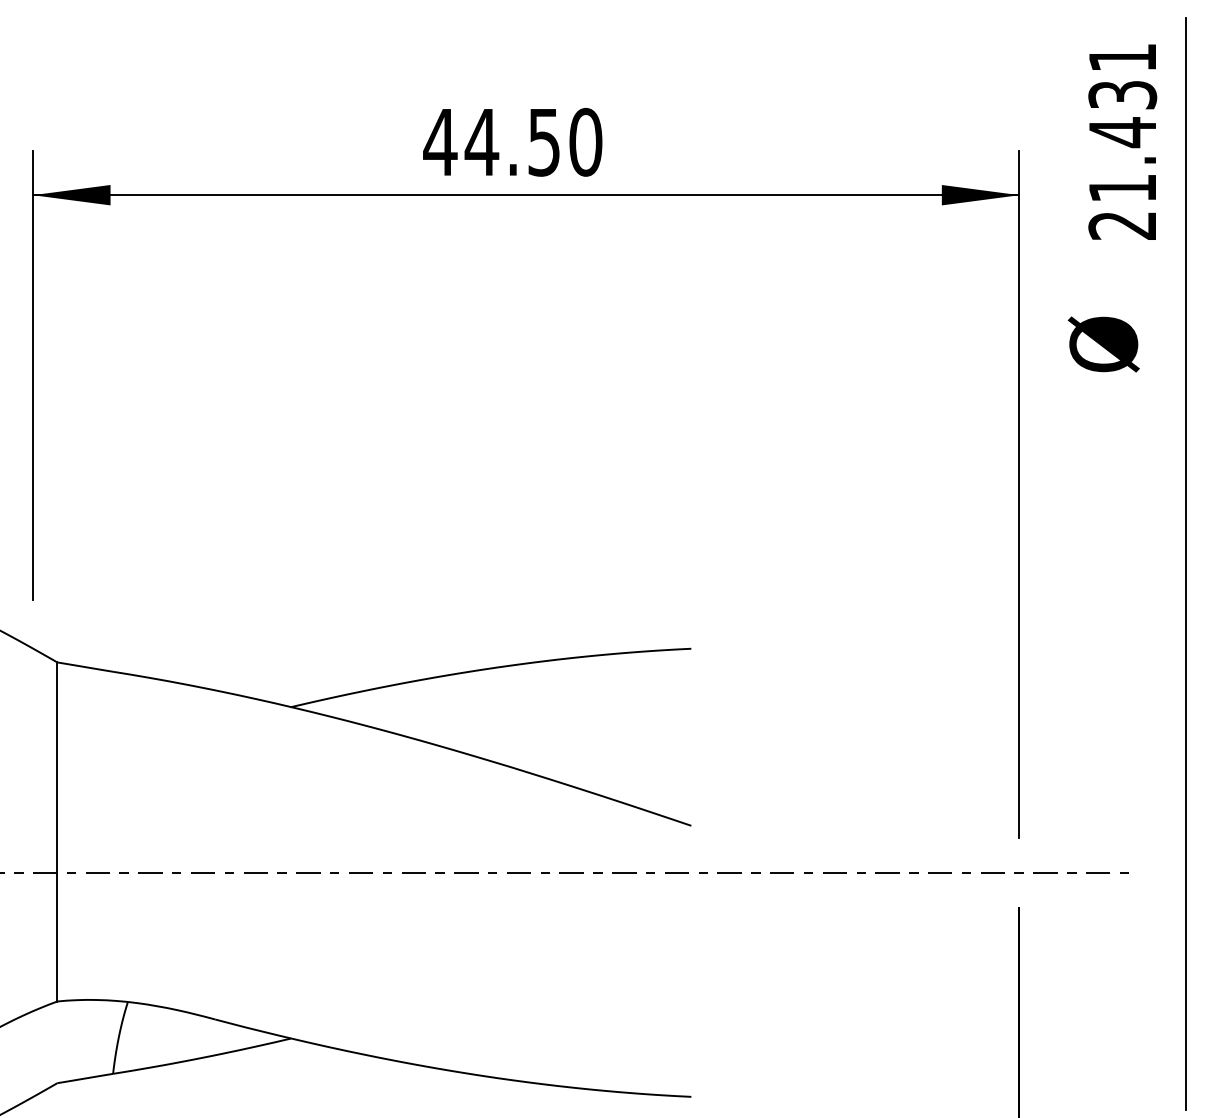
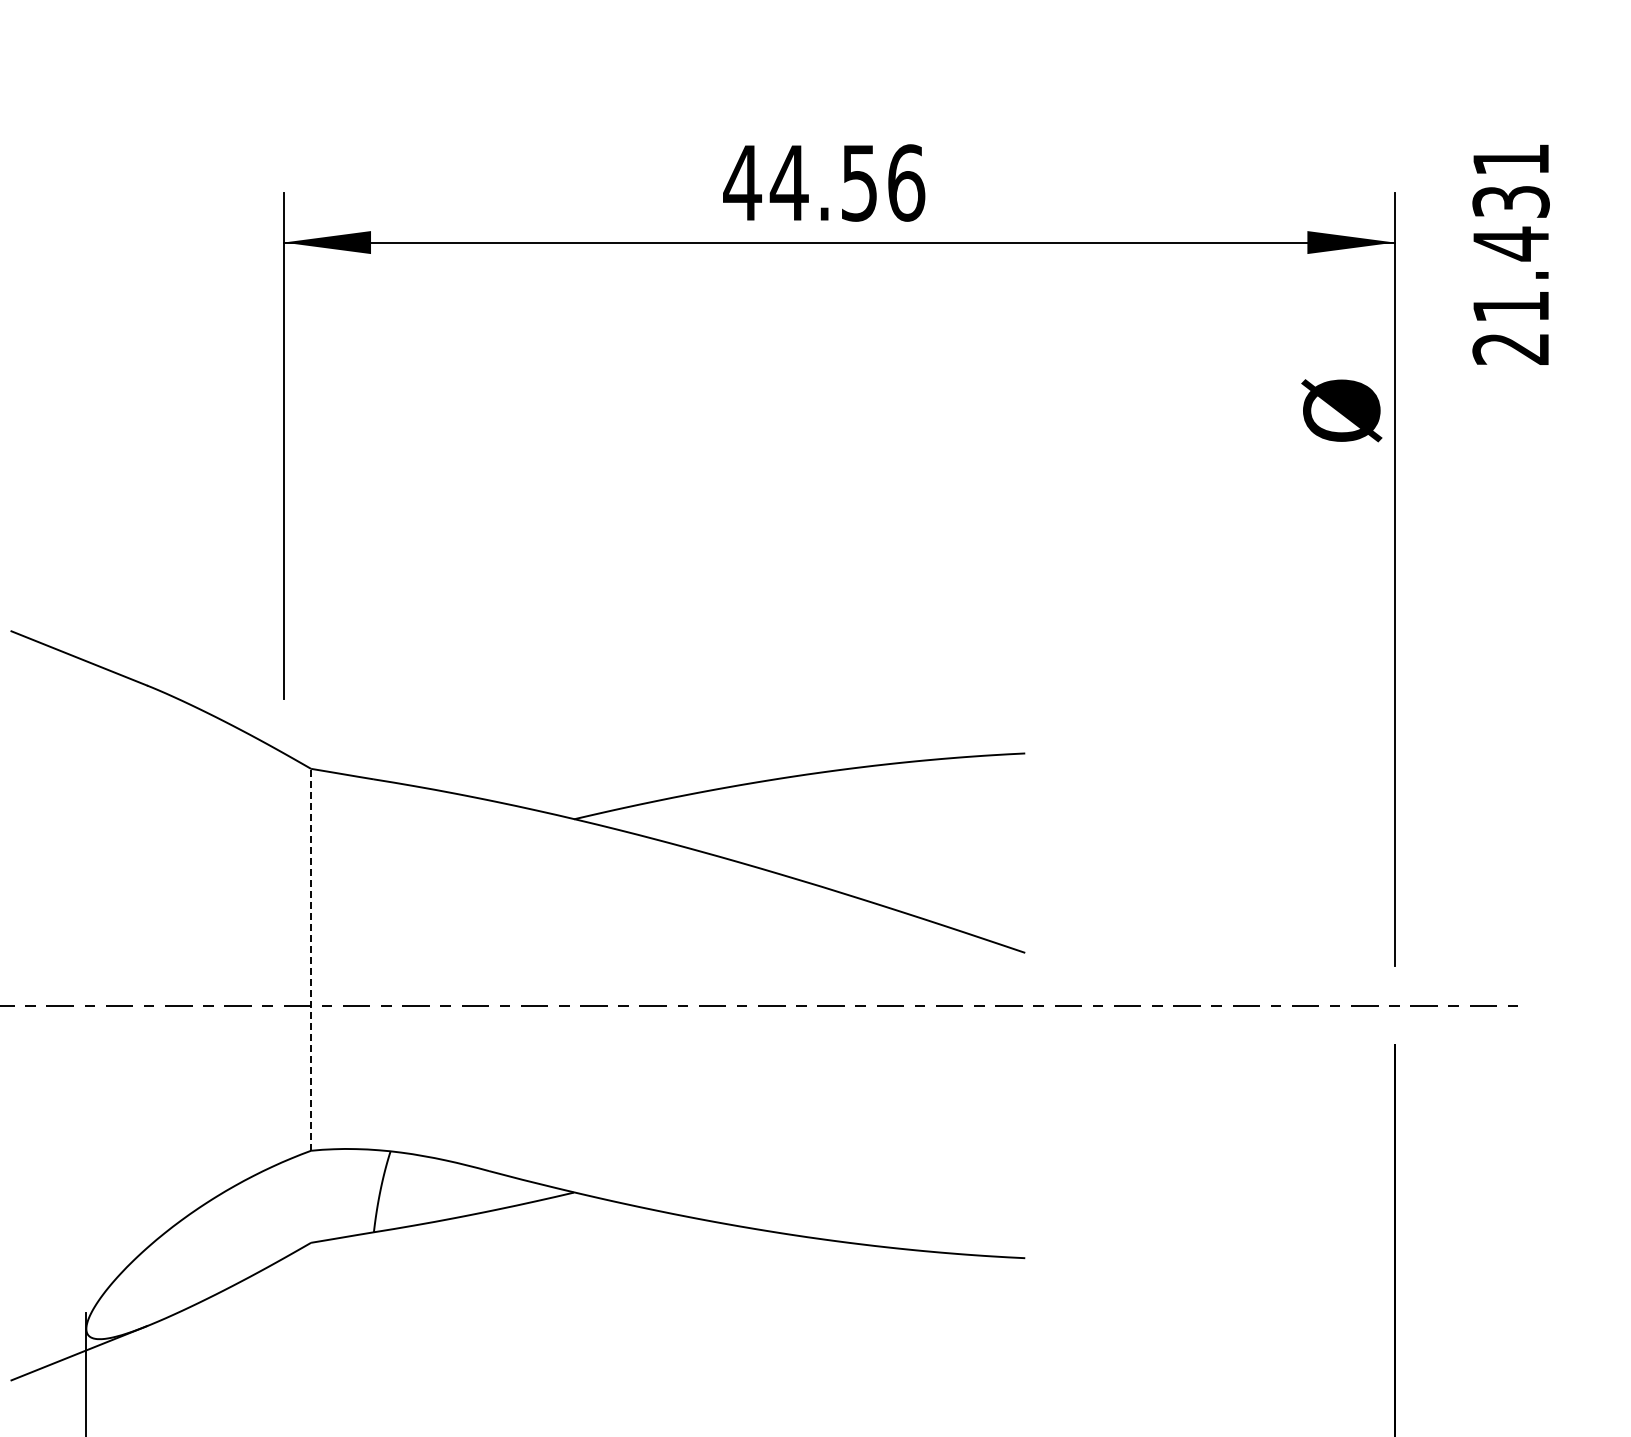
text: (585, 141) -> (906, 182), 44.50 -> 44.56
text: (1122, 141) -> (1510, 254), moved
text: (1103, 344) -> (1341, 410), moved
line: (1186, 564) -> (1582, 658), removed
line: (57, 831) -> (311, 959), solid -> dashed

